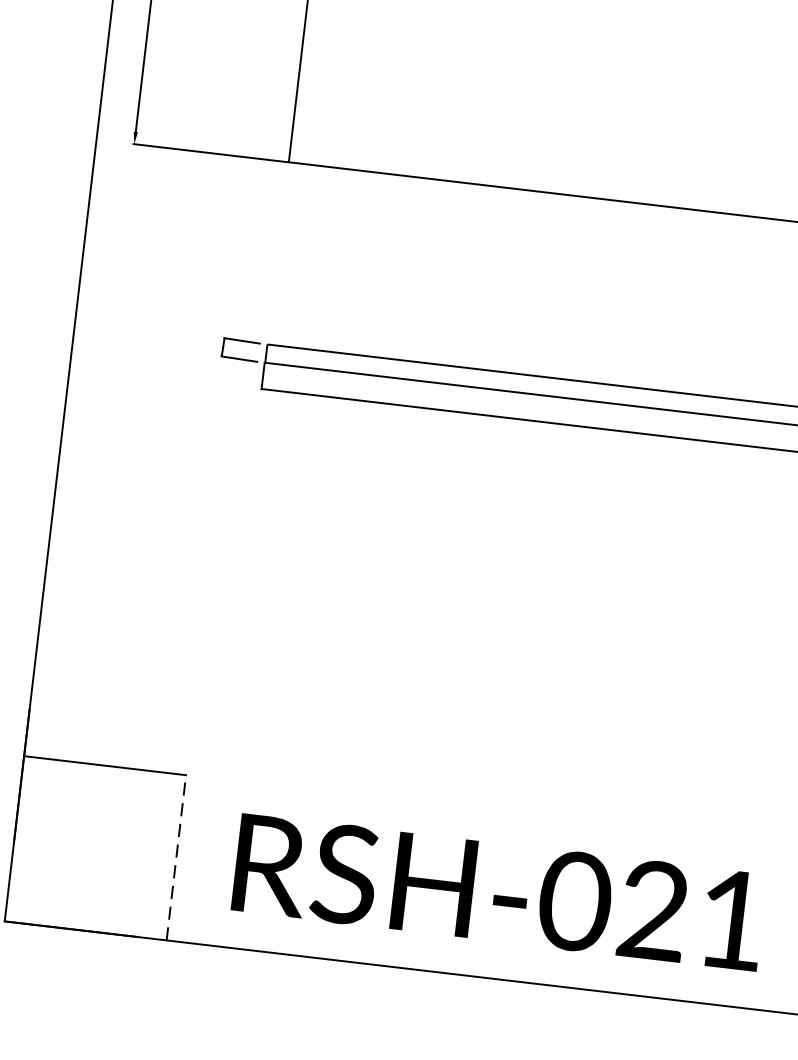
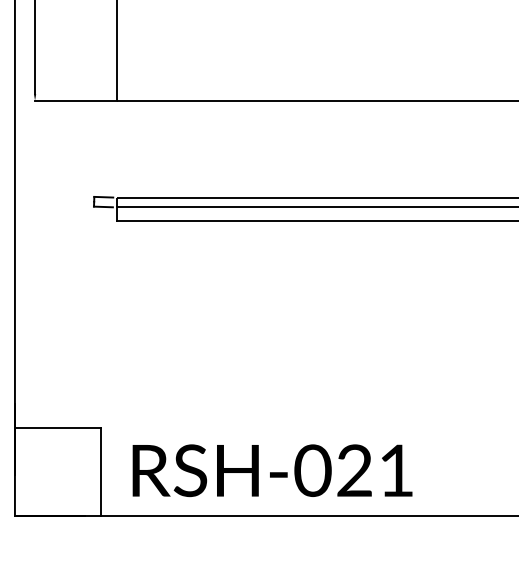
line: (177, 858) -> (101, 472), dashed -> solid

